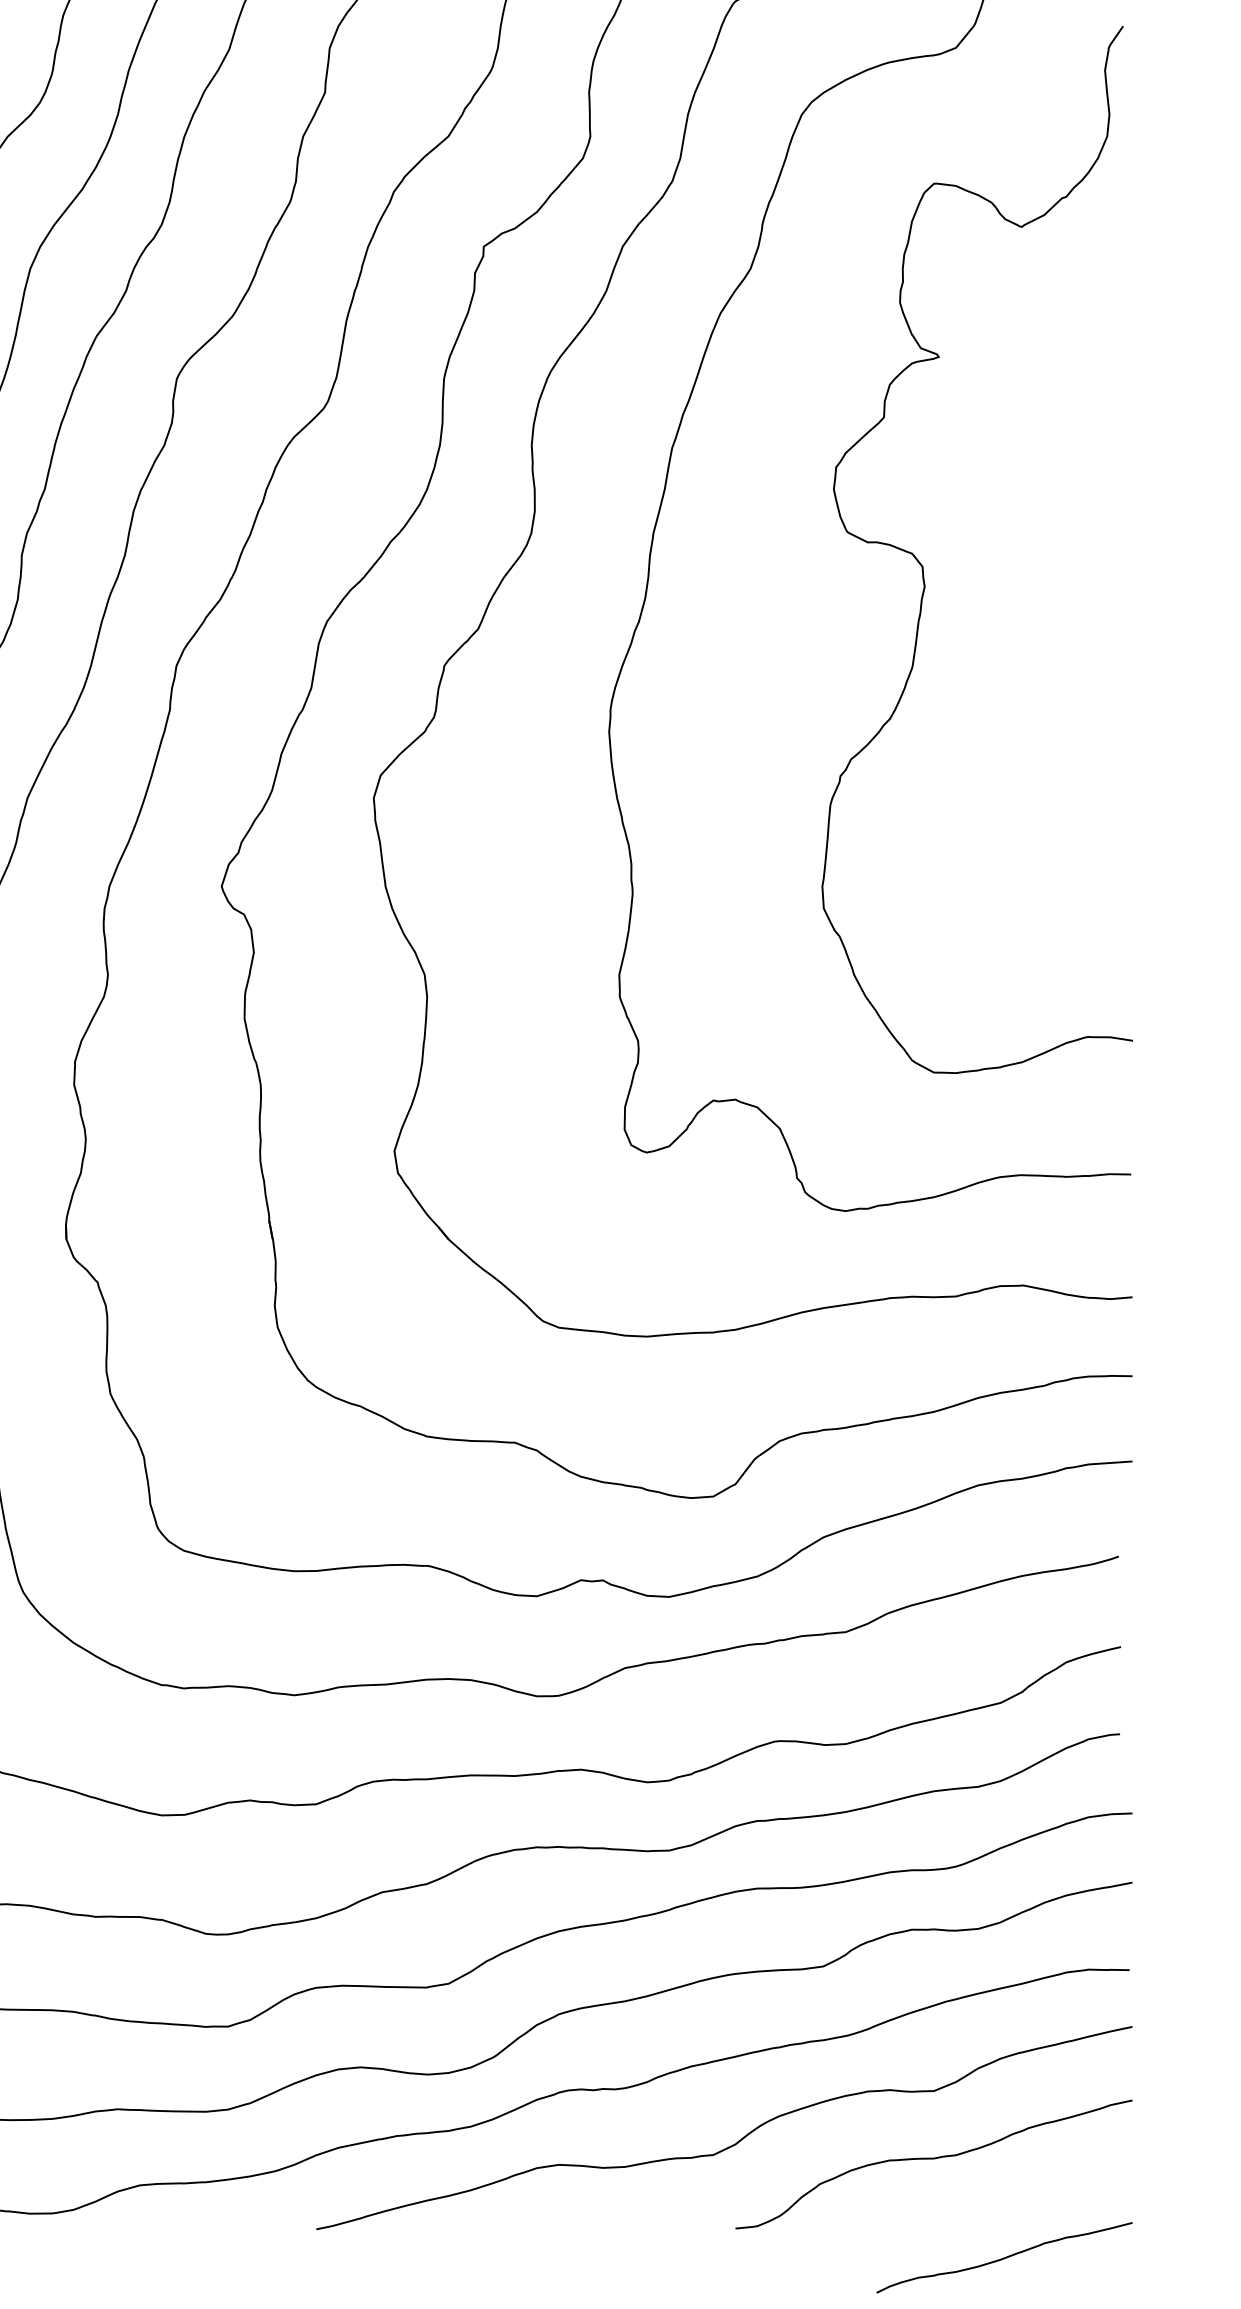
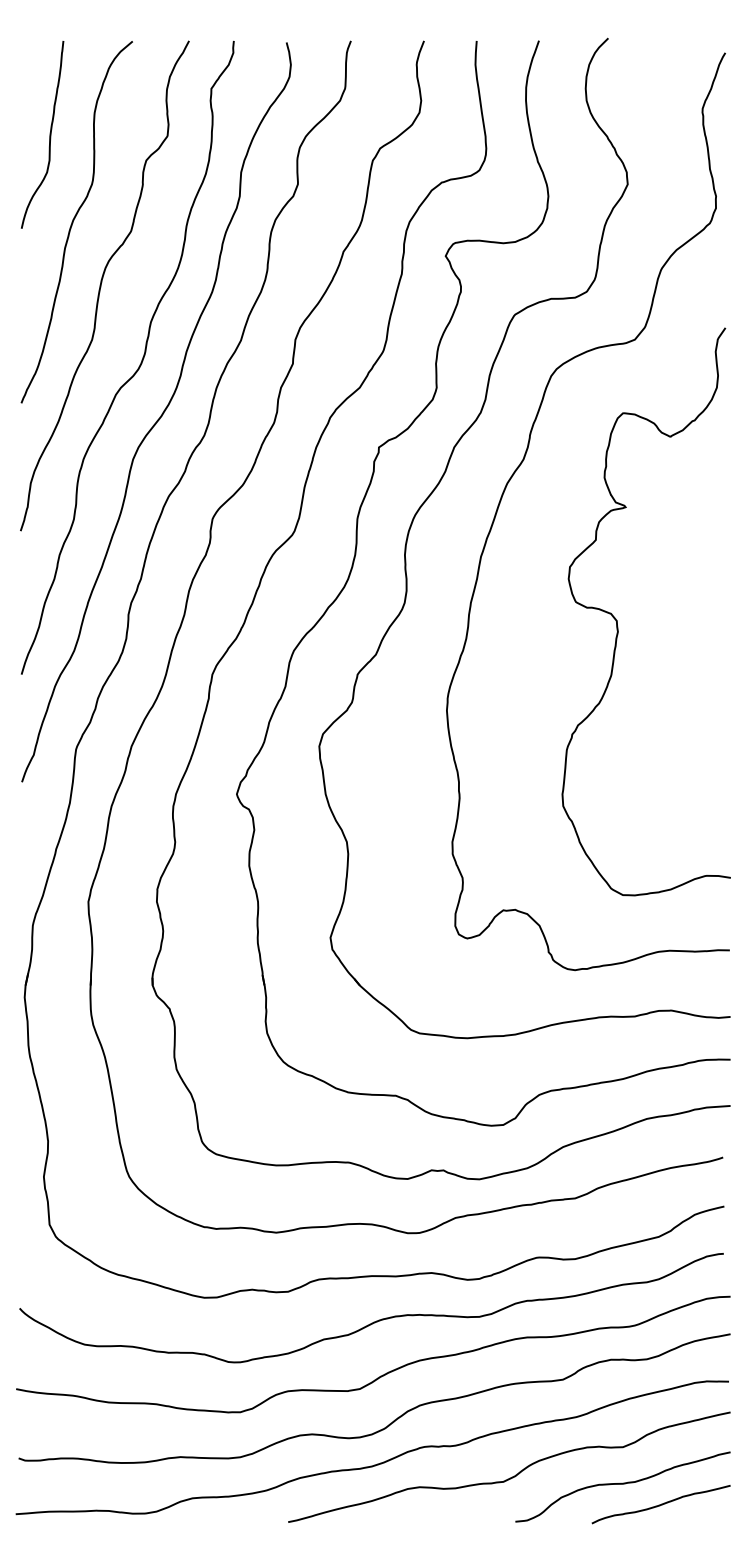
curve: (1003, 2257) -> (660, 1504), moved

